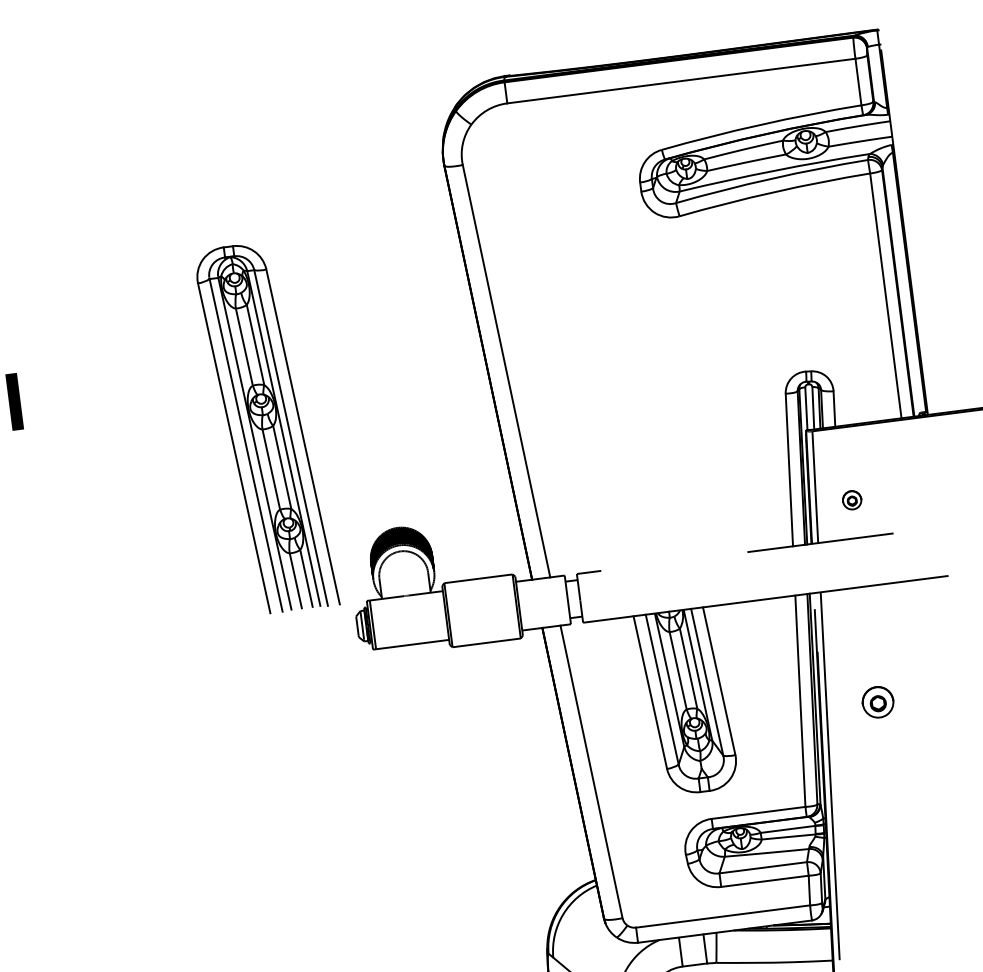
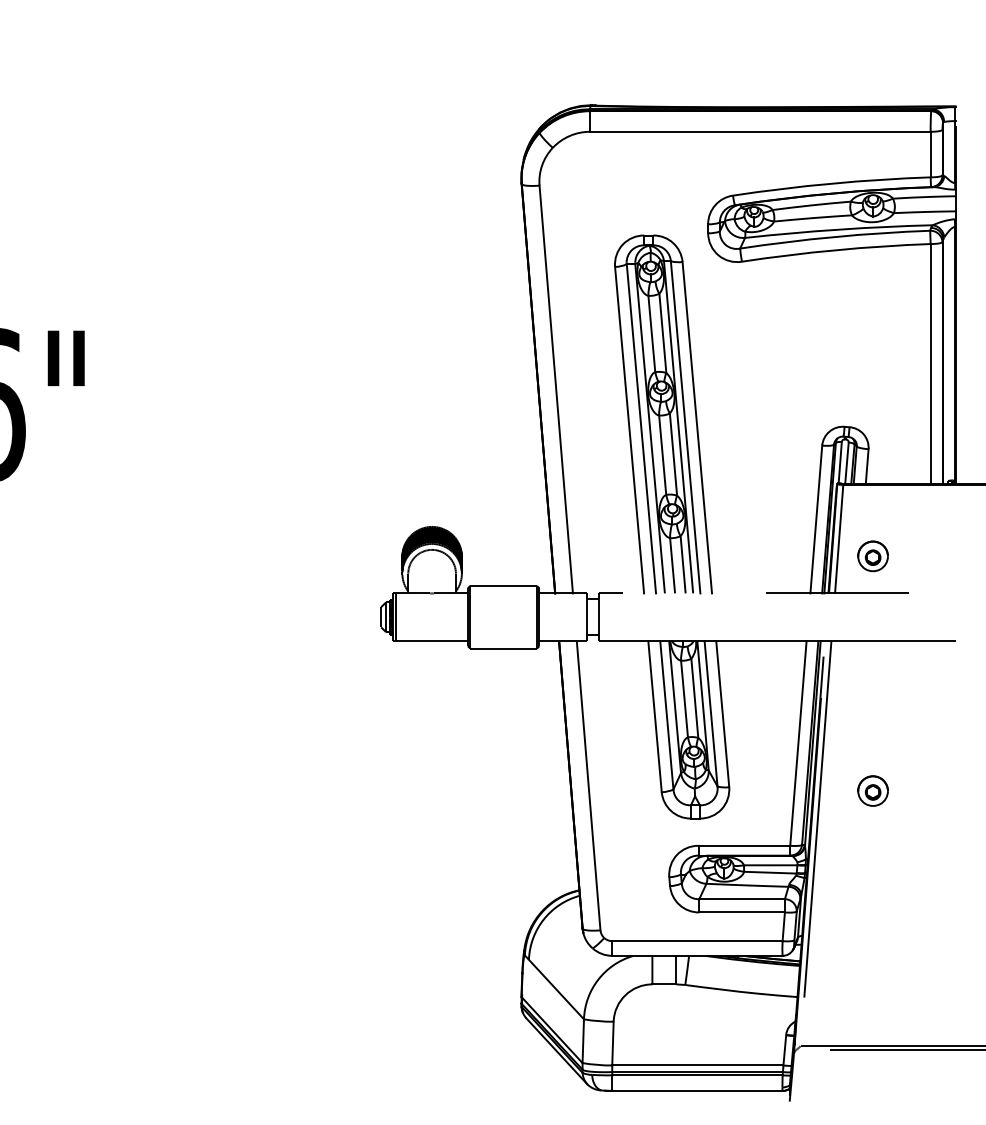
part: (266, 427) -> (663, 414), moved
part: (851, 500) -> (872, 556), size x1.67
part: (877, 701) -> (872, 790), moved

